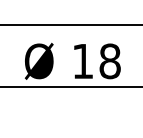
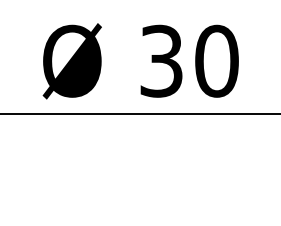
text: (96, 61) -> (189, 61), 18 -> 30

